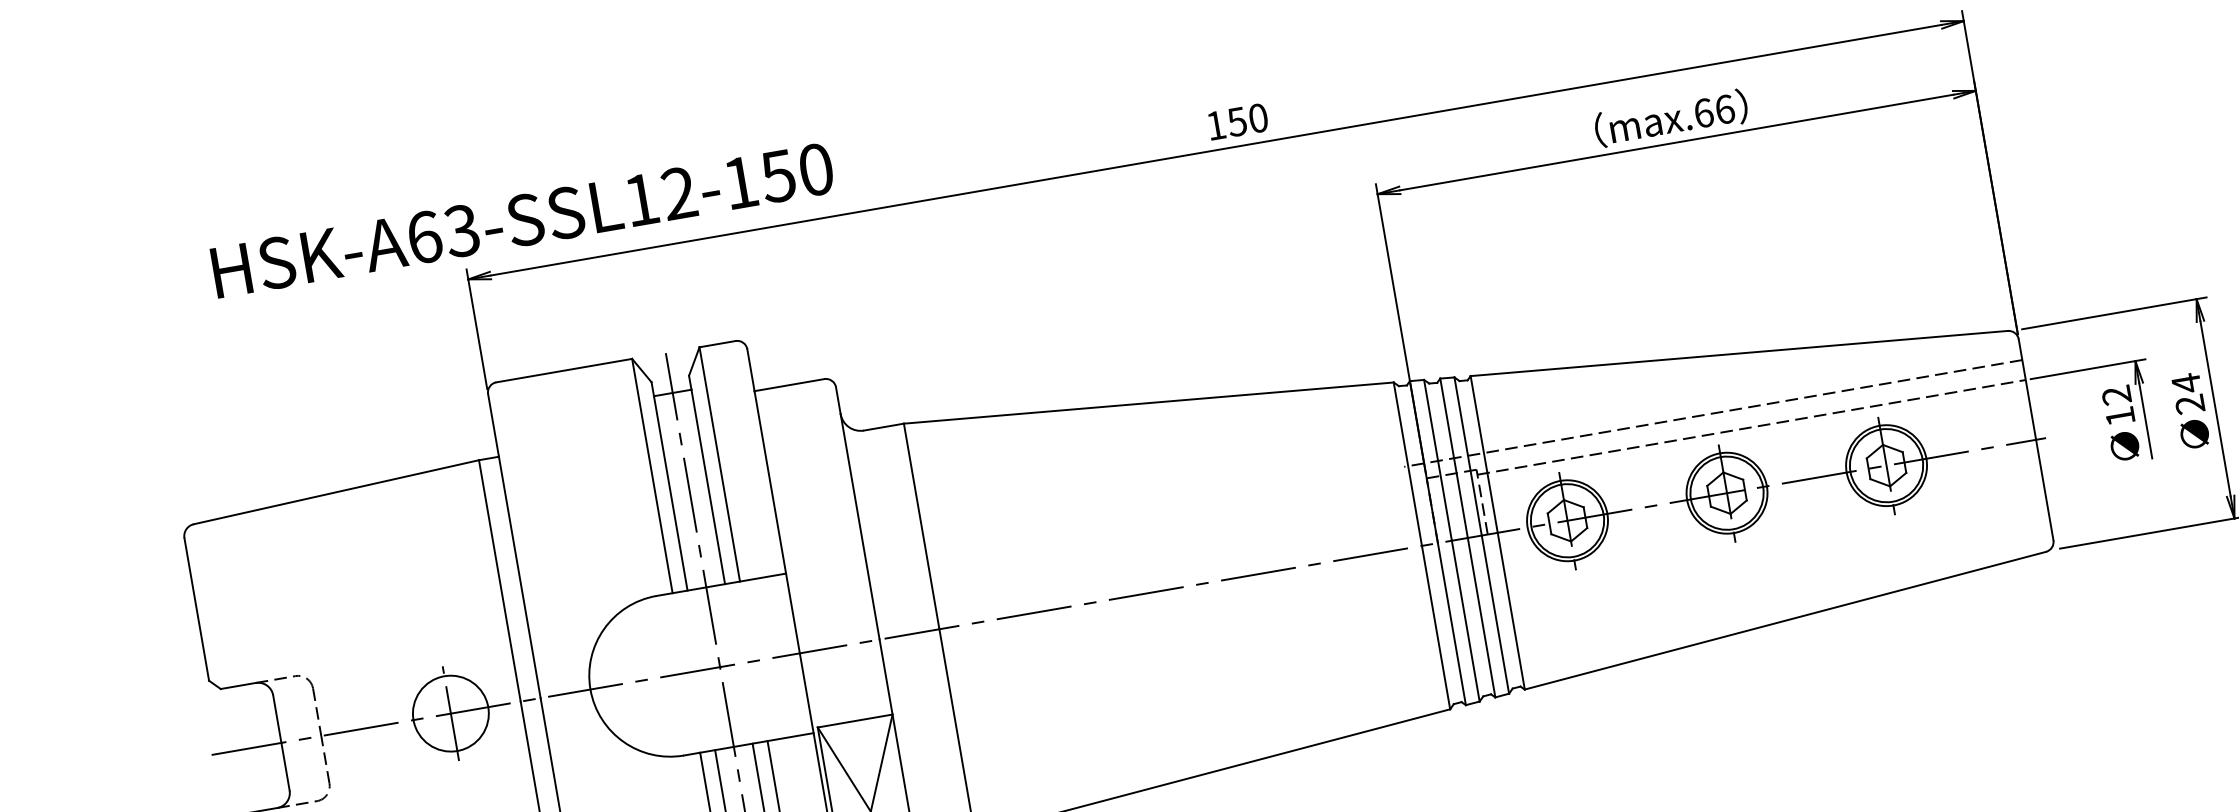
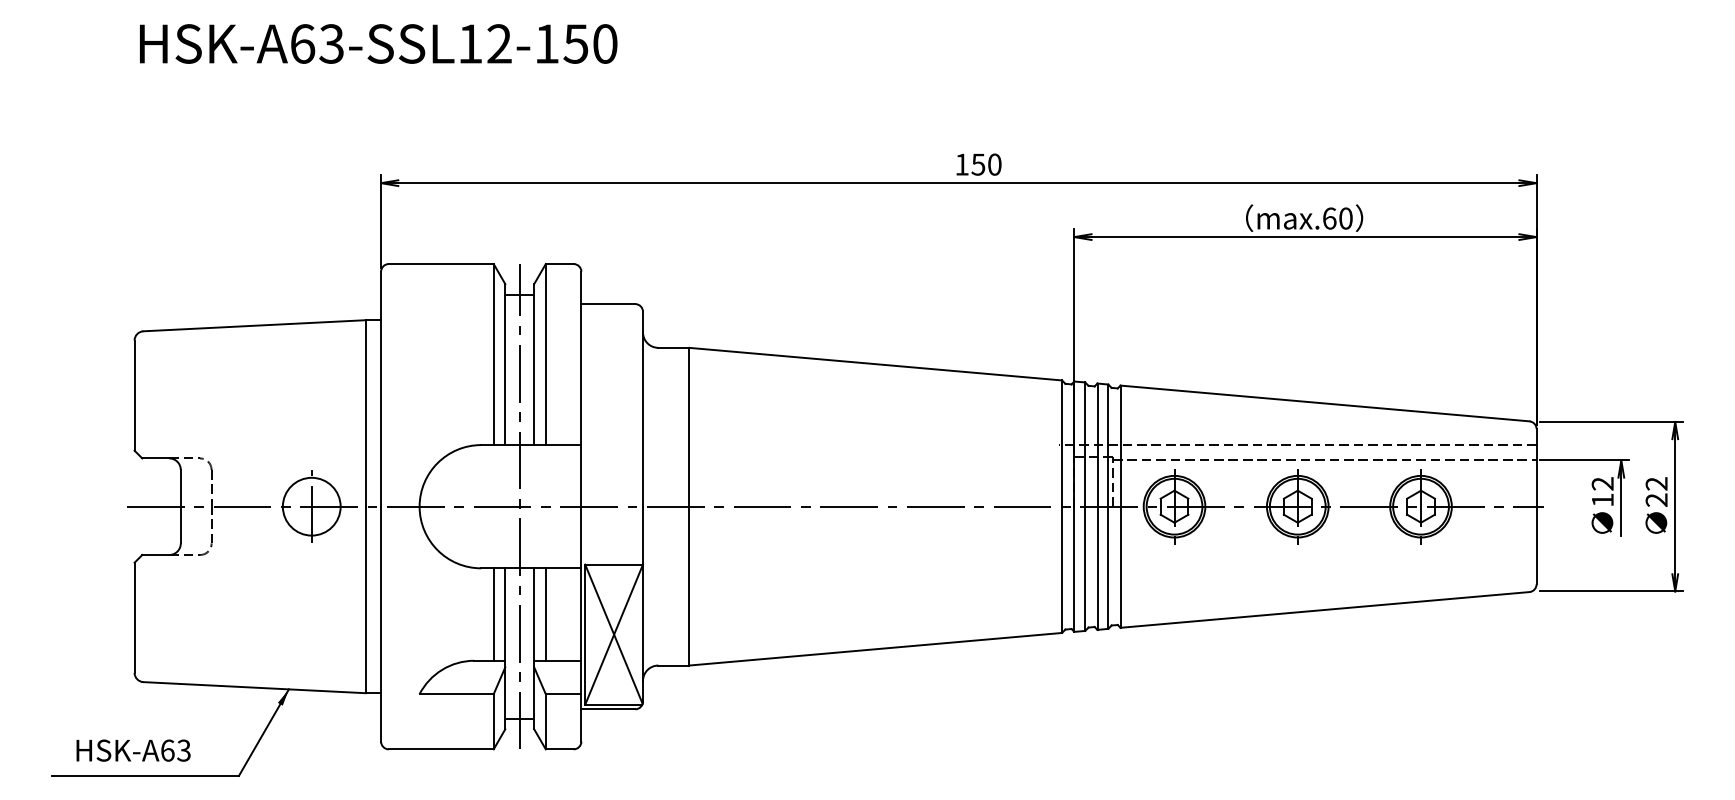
text: (1724, 109) -> (1345, 218), max.66 -> max.60
text: (522, 219) -> (378, 43), moved
text: (2186, 382) -> (1656, 483), 24 -> 22

